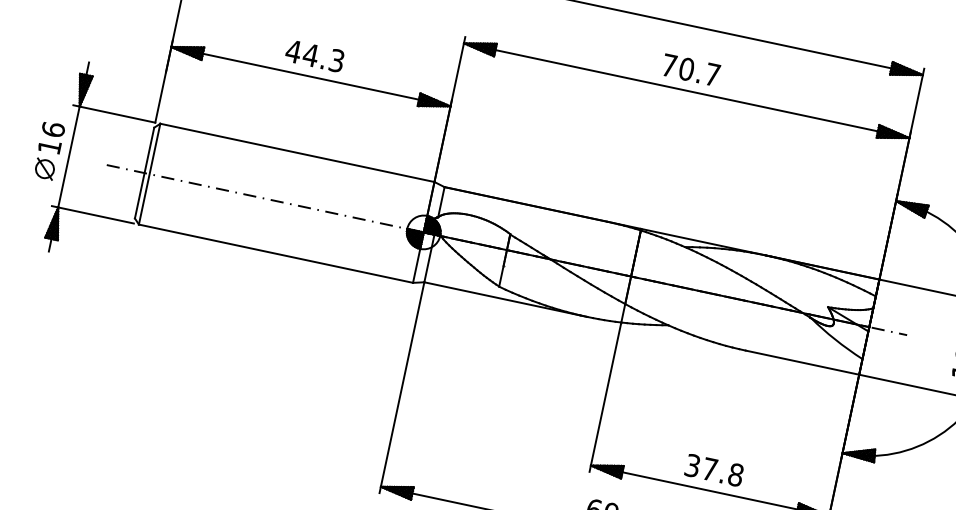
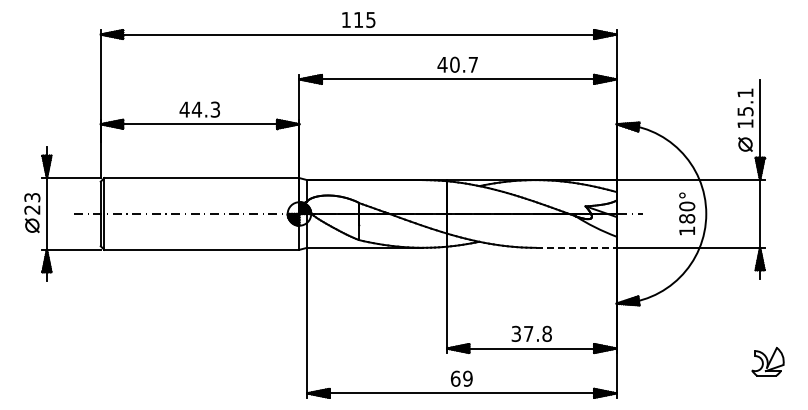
text: (669, 65) -> (442, 64), 70.7 -> 40.7
text: (51, 138) -> (32, 203), 16 -> 23
line: (802, 362) -> (576, 247), solid -> dashed

